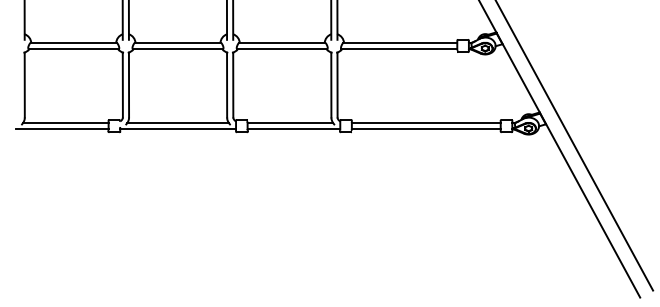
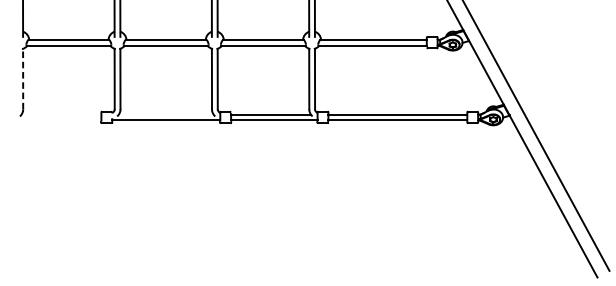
line: (24, 84) -> (22, 78), solid -> dashed
line: (65, 123) -> (61, 115), removed
line: (177, 123) -> (165, 115), removed
line: (61, 129) -> (57, 120), removed

